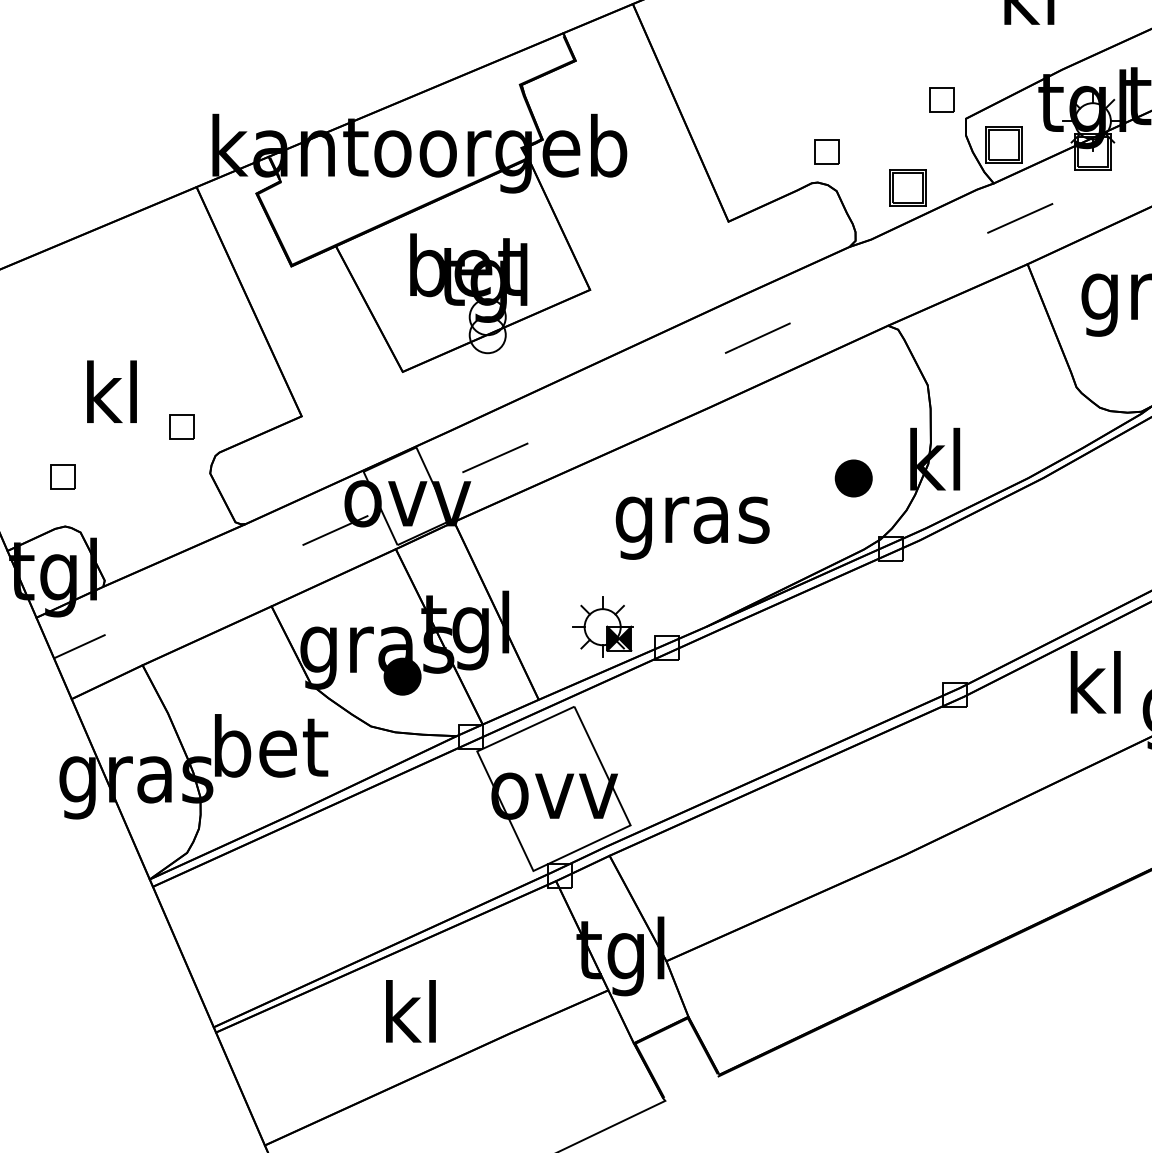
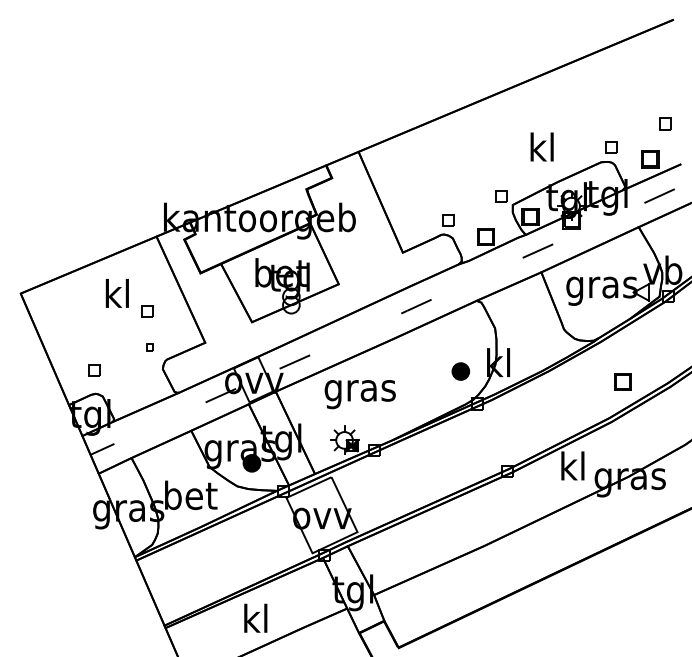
part: (177, 348) -> (147, 311), added
text: (110, 391) -> (116, 293), moved
part: (181, 426) -> (149, 347), size x0.6
text: (691, 528) -> (359, 394), moved

